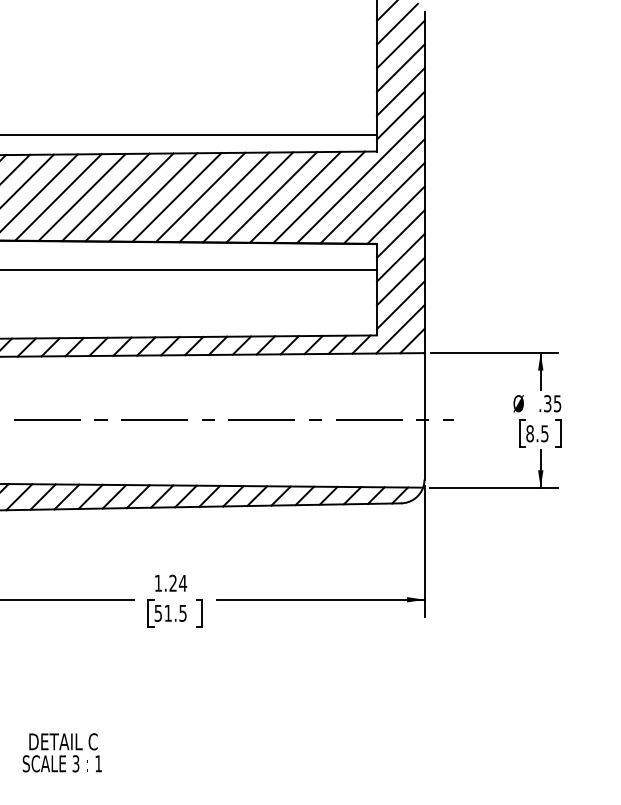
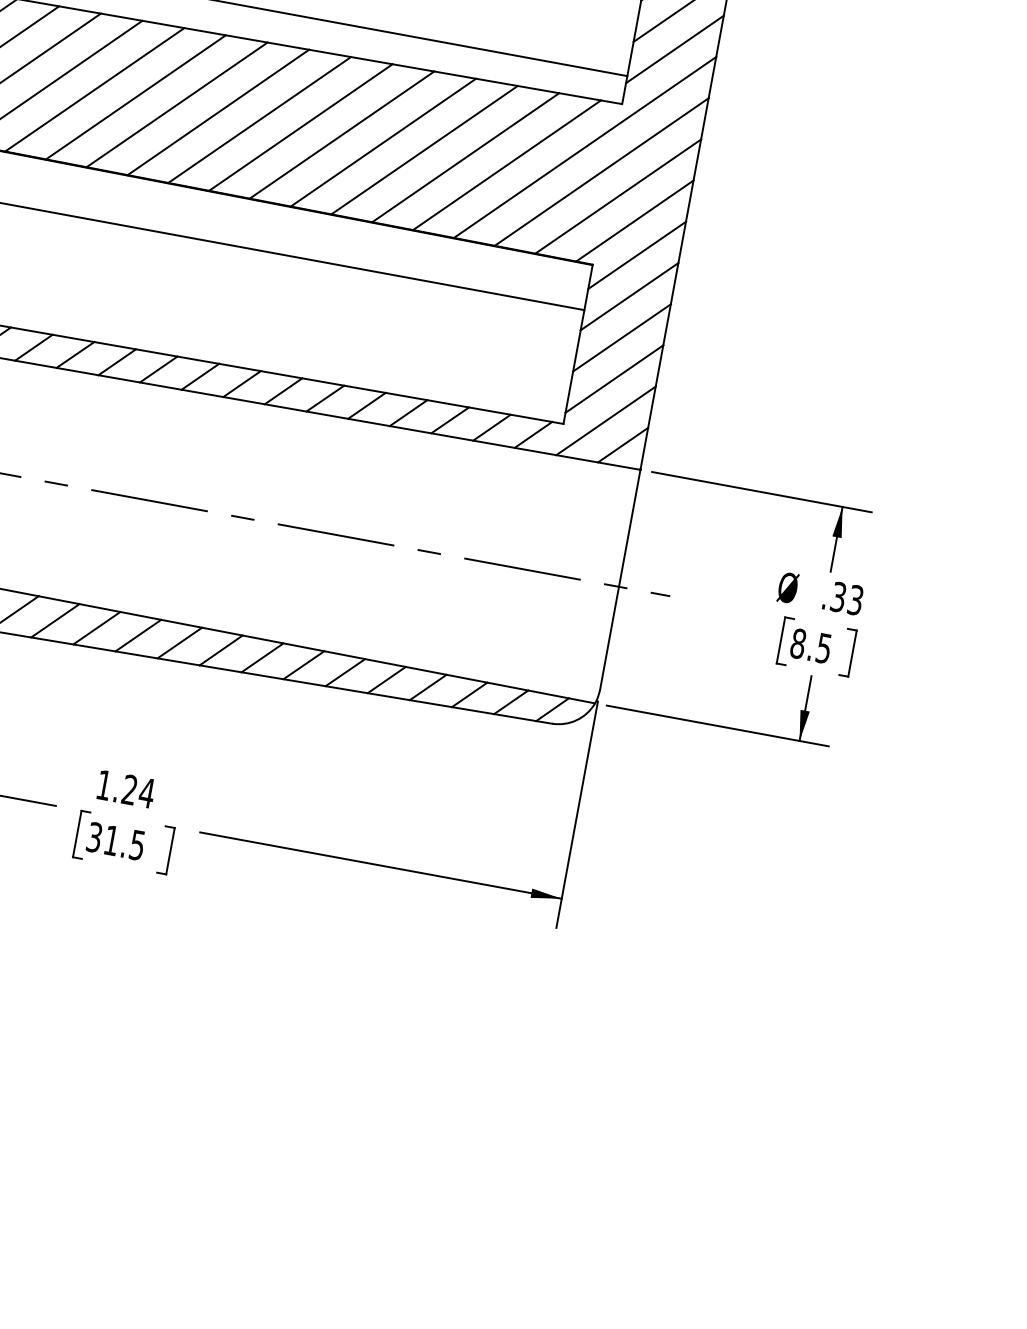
text: (557, 403) -> (855, 599), .35 -> .33
text: (158, 612) -> (95, 836), 51.5 -> 31.5

